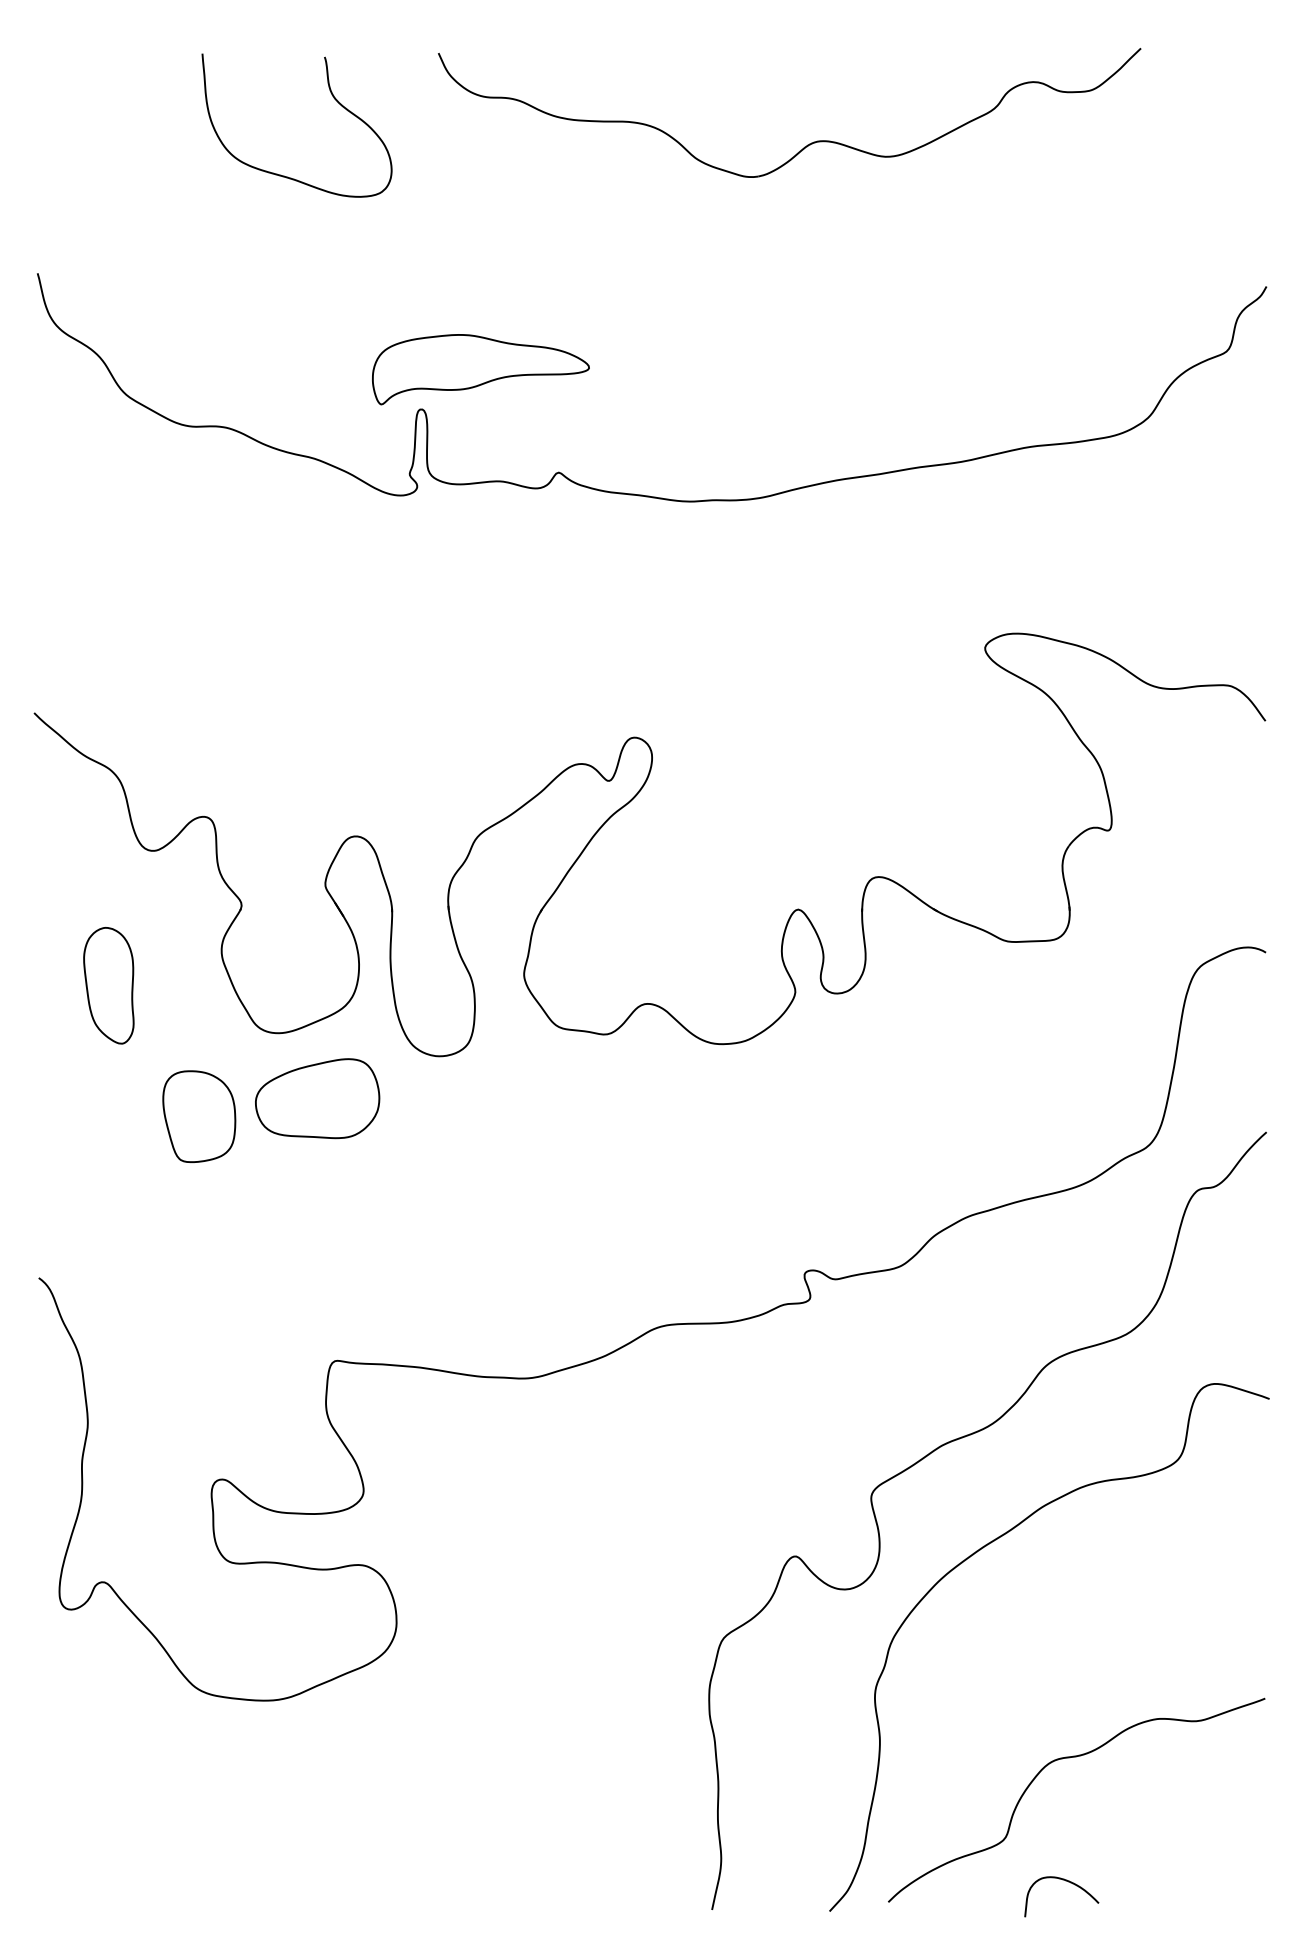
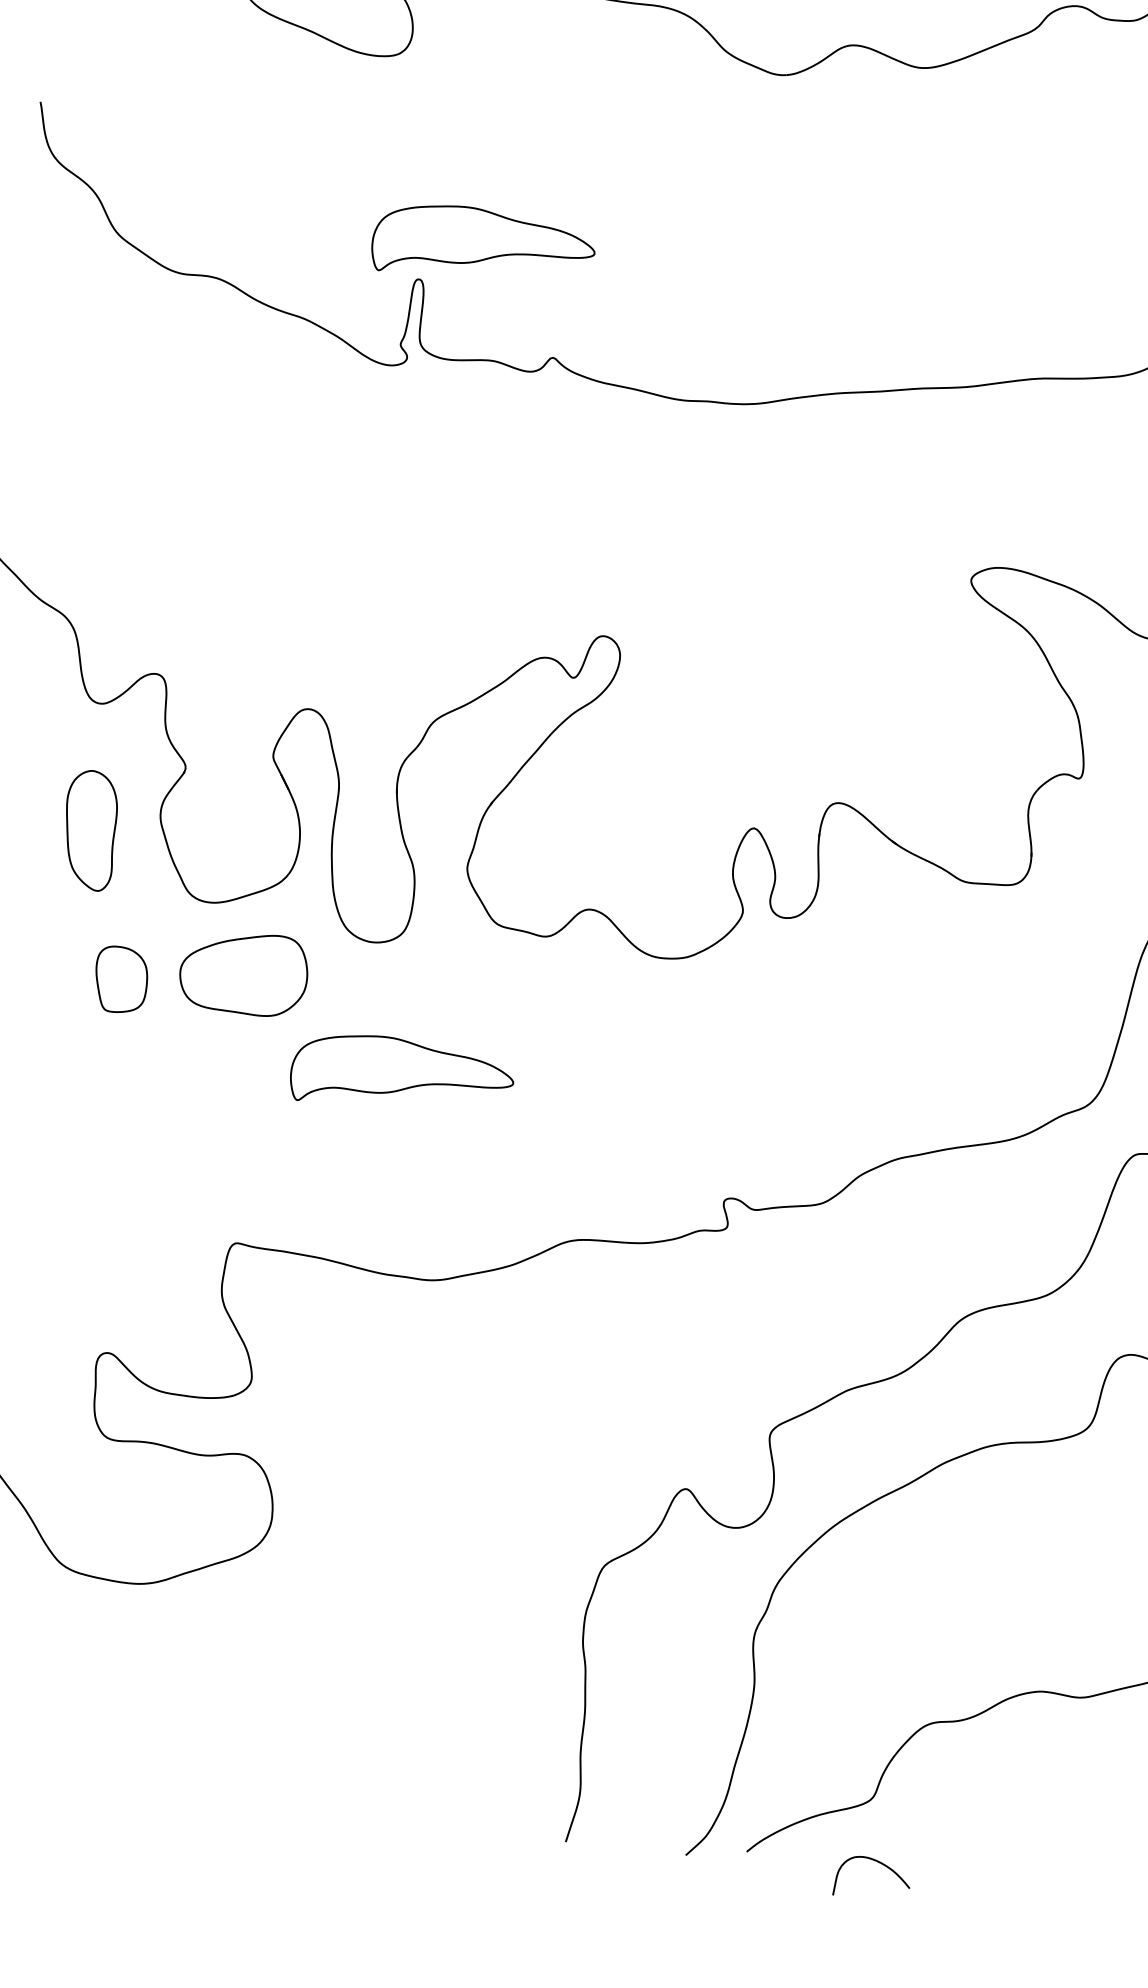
part: (108, 985) -> (89, 830), moved
part: (199, 1116) -> (121, 979), size x0.7
part: (480, 1181) -> (402, 1074), added
curve: (1065, 1881) -> (877, 1862), moved

